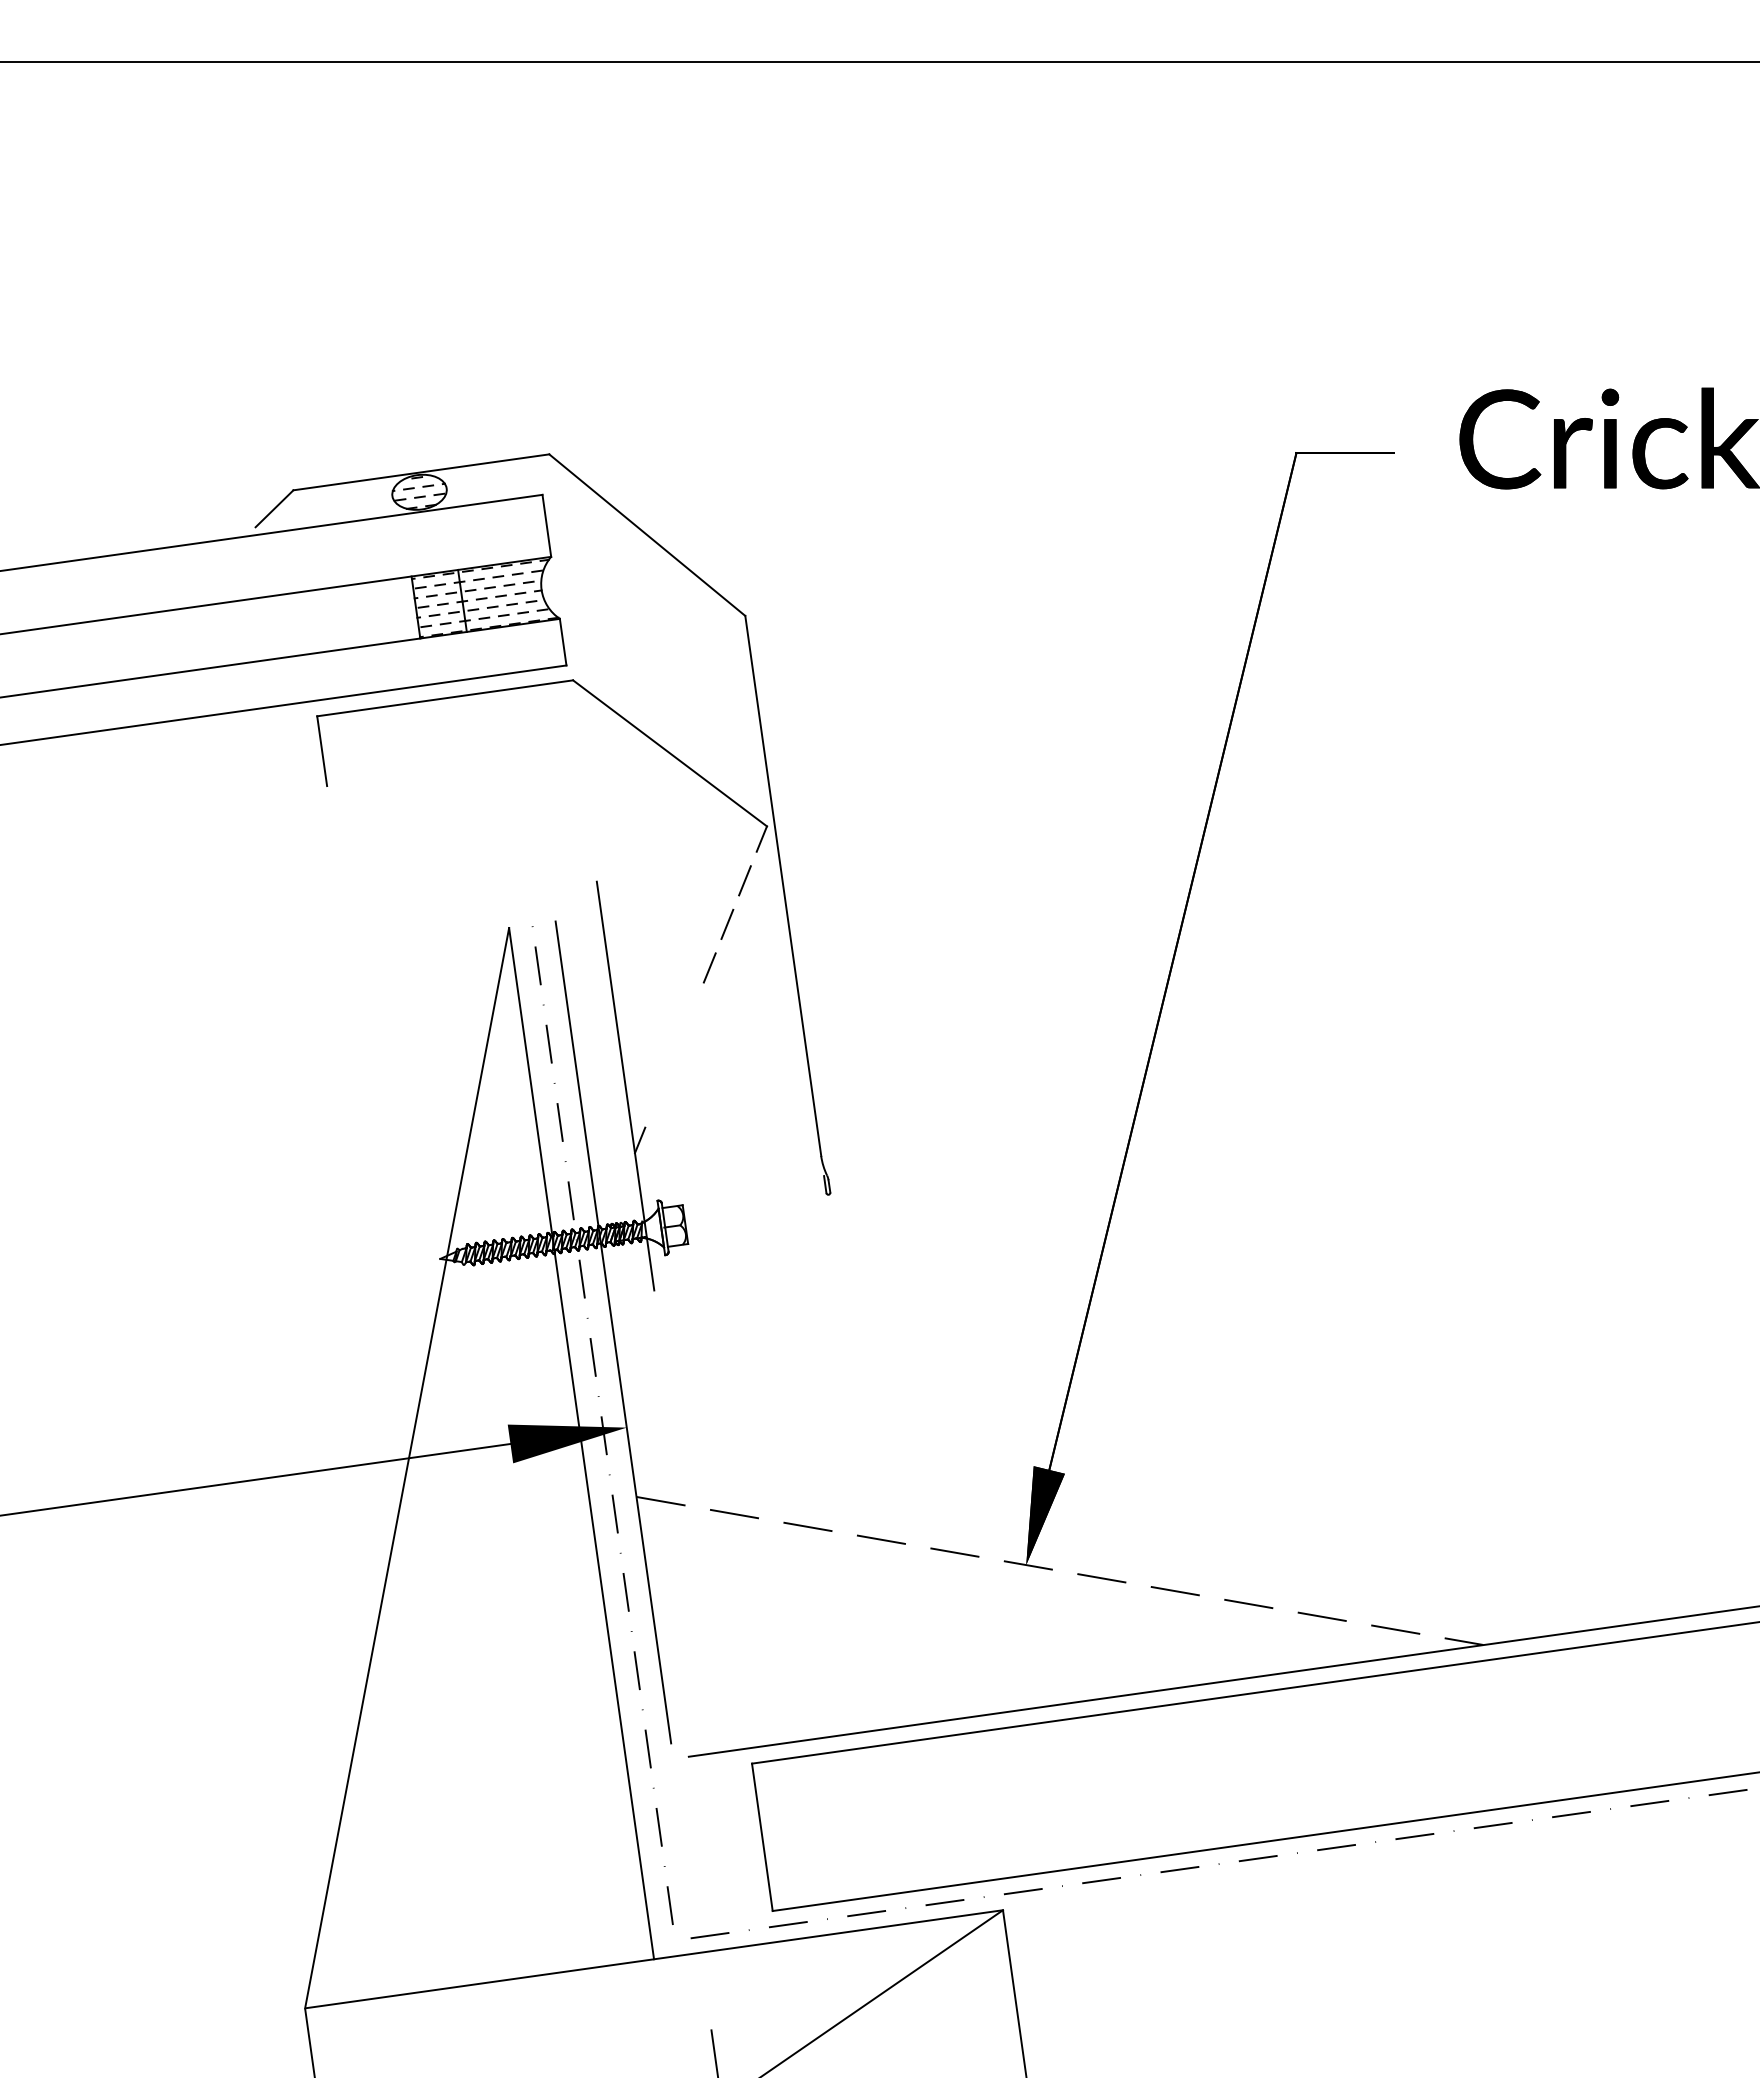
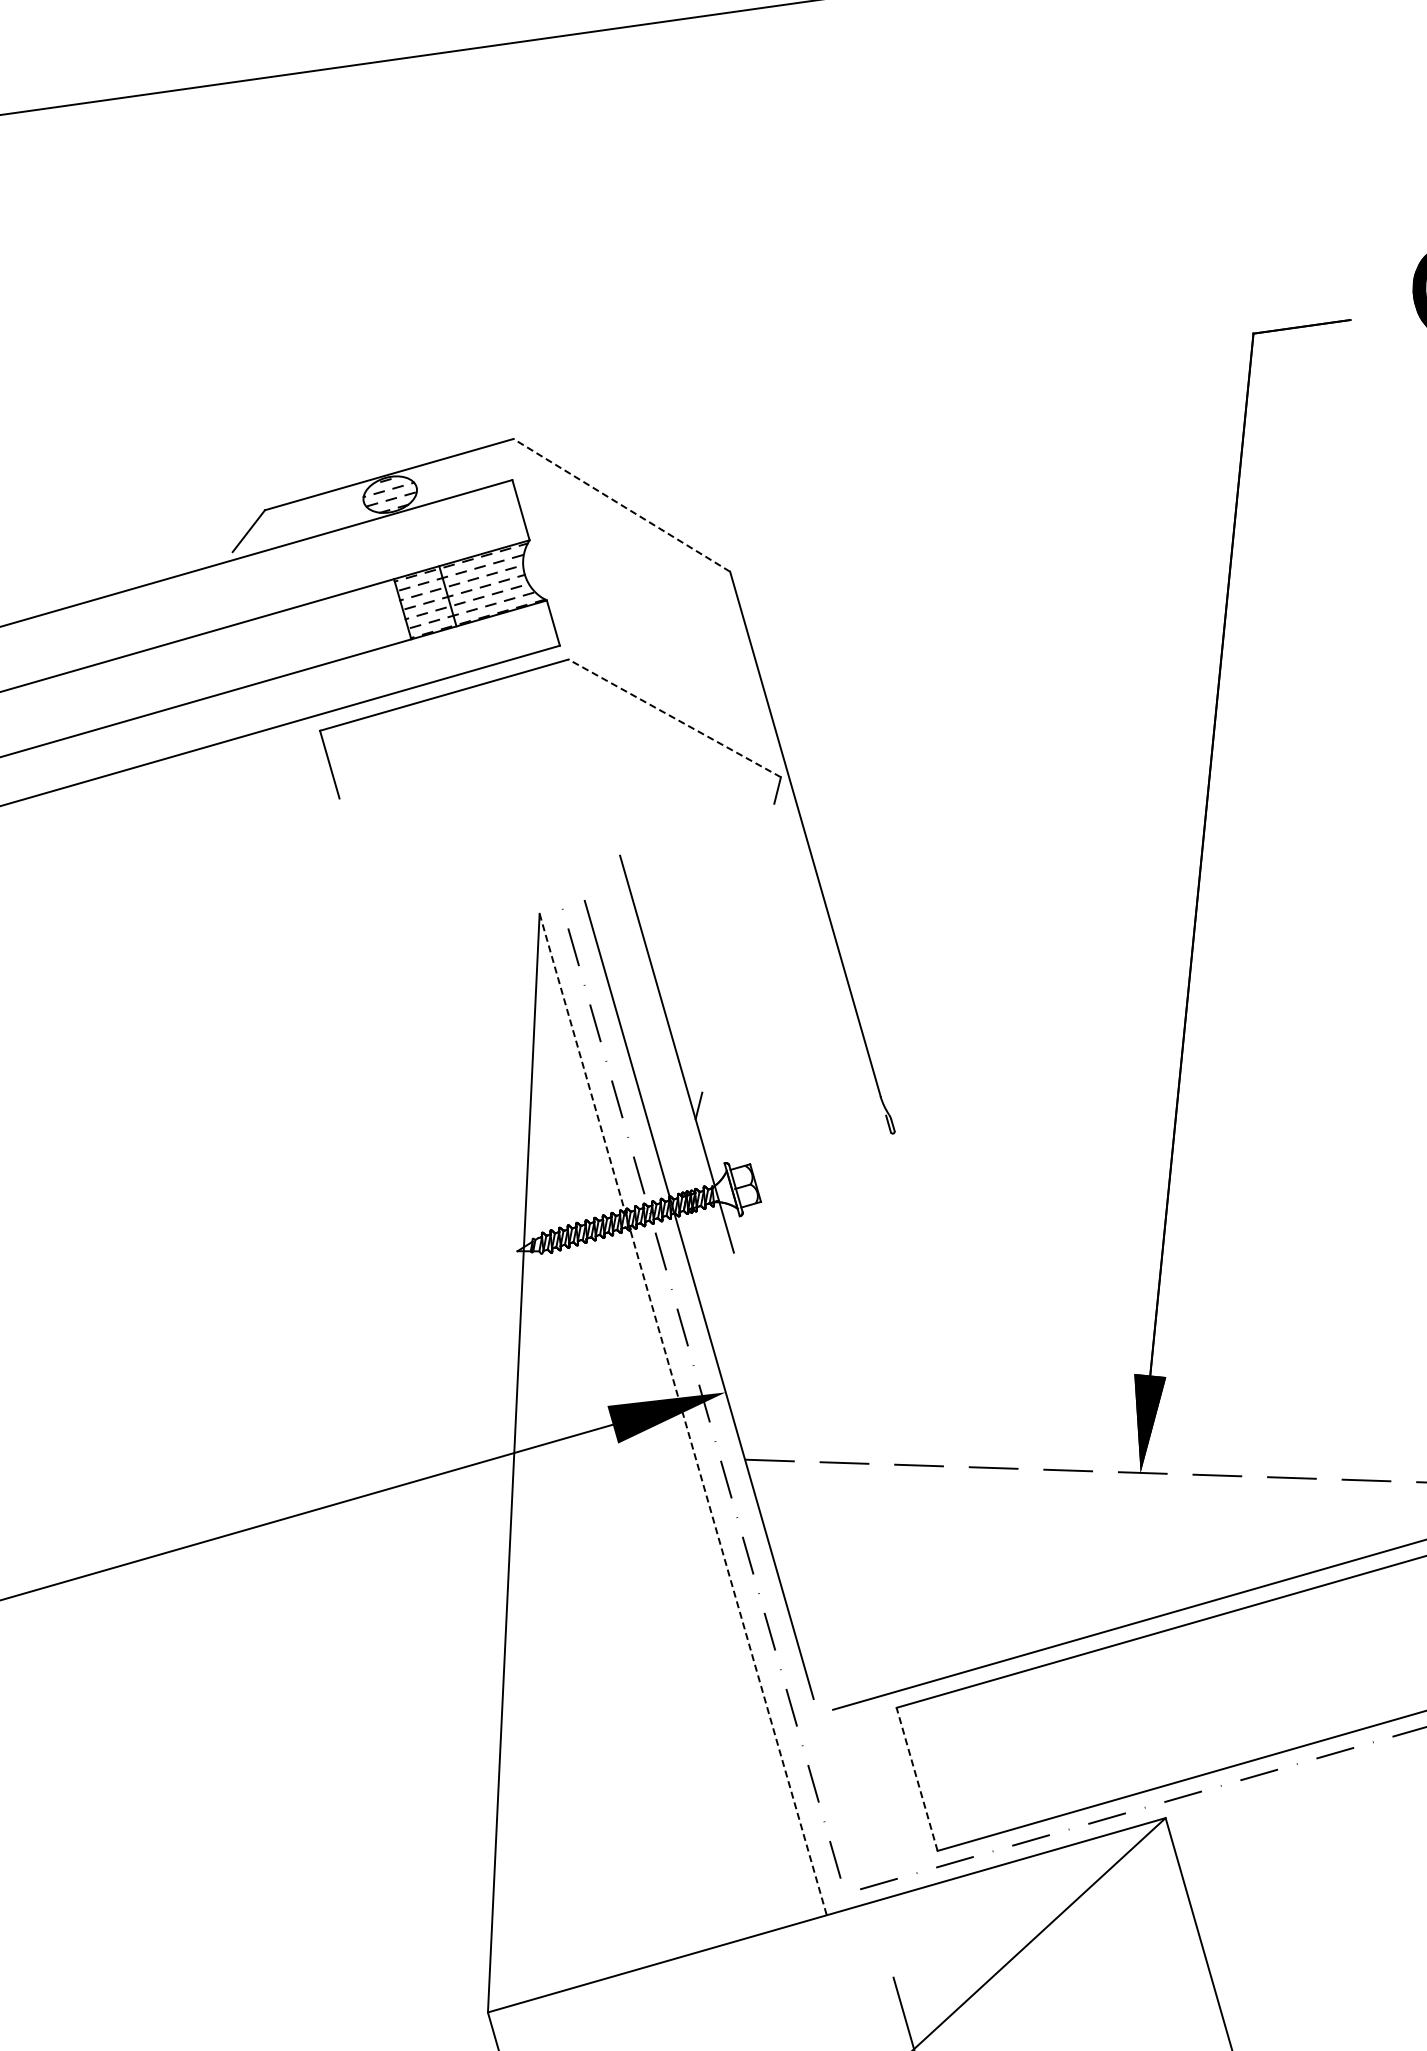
line: (647, 535) -> (622, 505), solid -> dashed
line: (669, 753) -> (674, 718), solid -> dashed
line: (744, 880) -> (766, 833), removed
line: (727, 923) -> (755, 878), removed
line: (709, 967) -> (743, 925), removed
line: (581, 1443) -> (683, 1414), solid -> dashed
line: (762, 1836) -> (917, 1778), solid -> dashed

